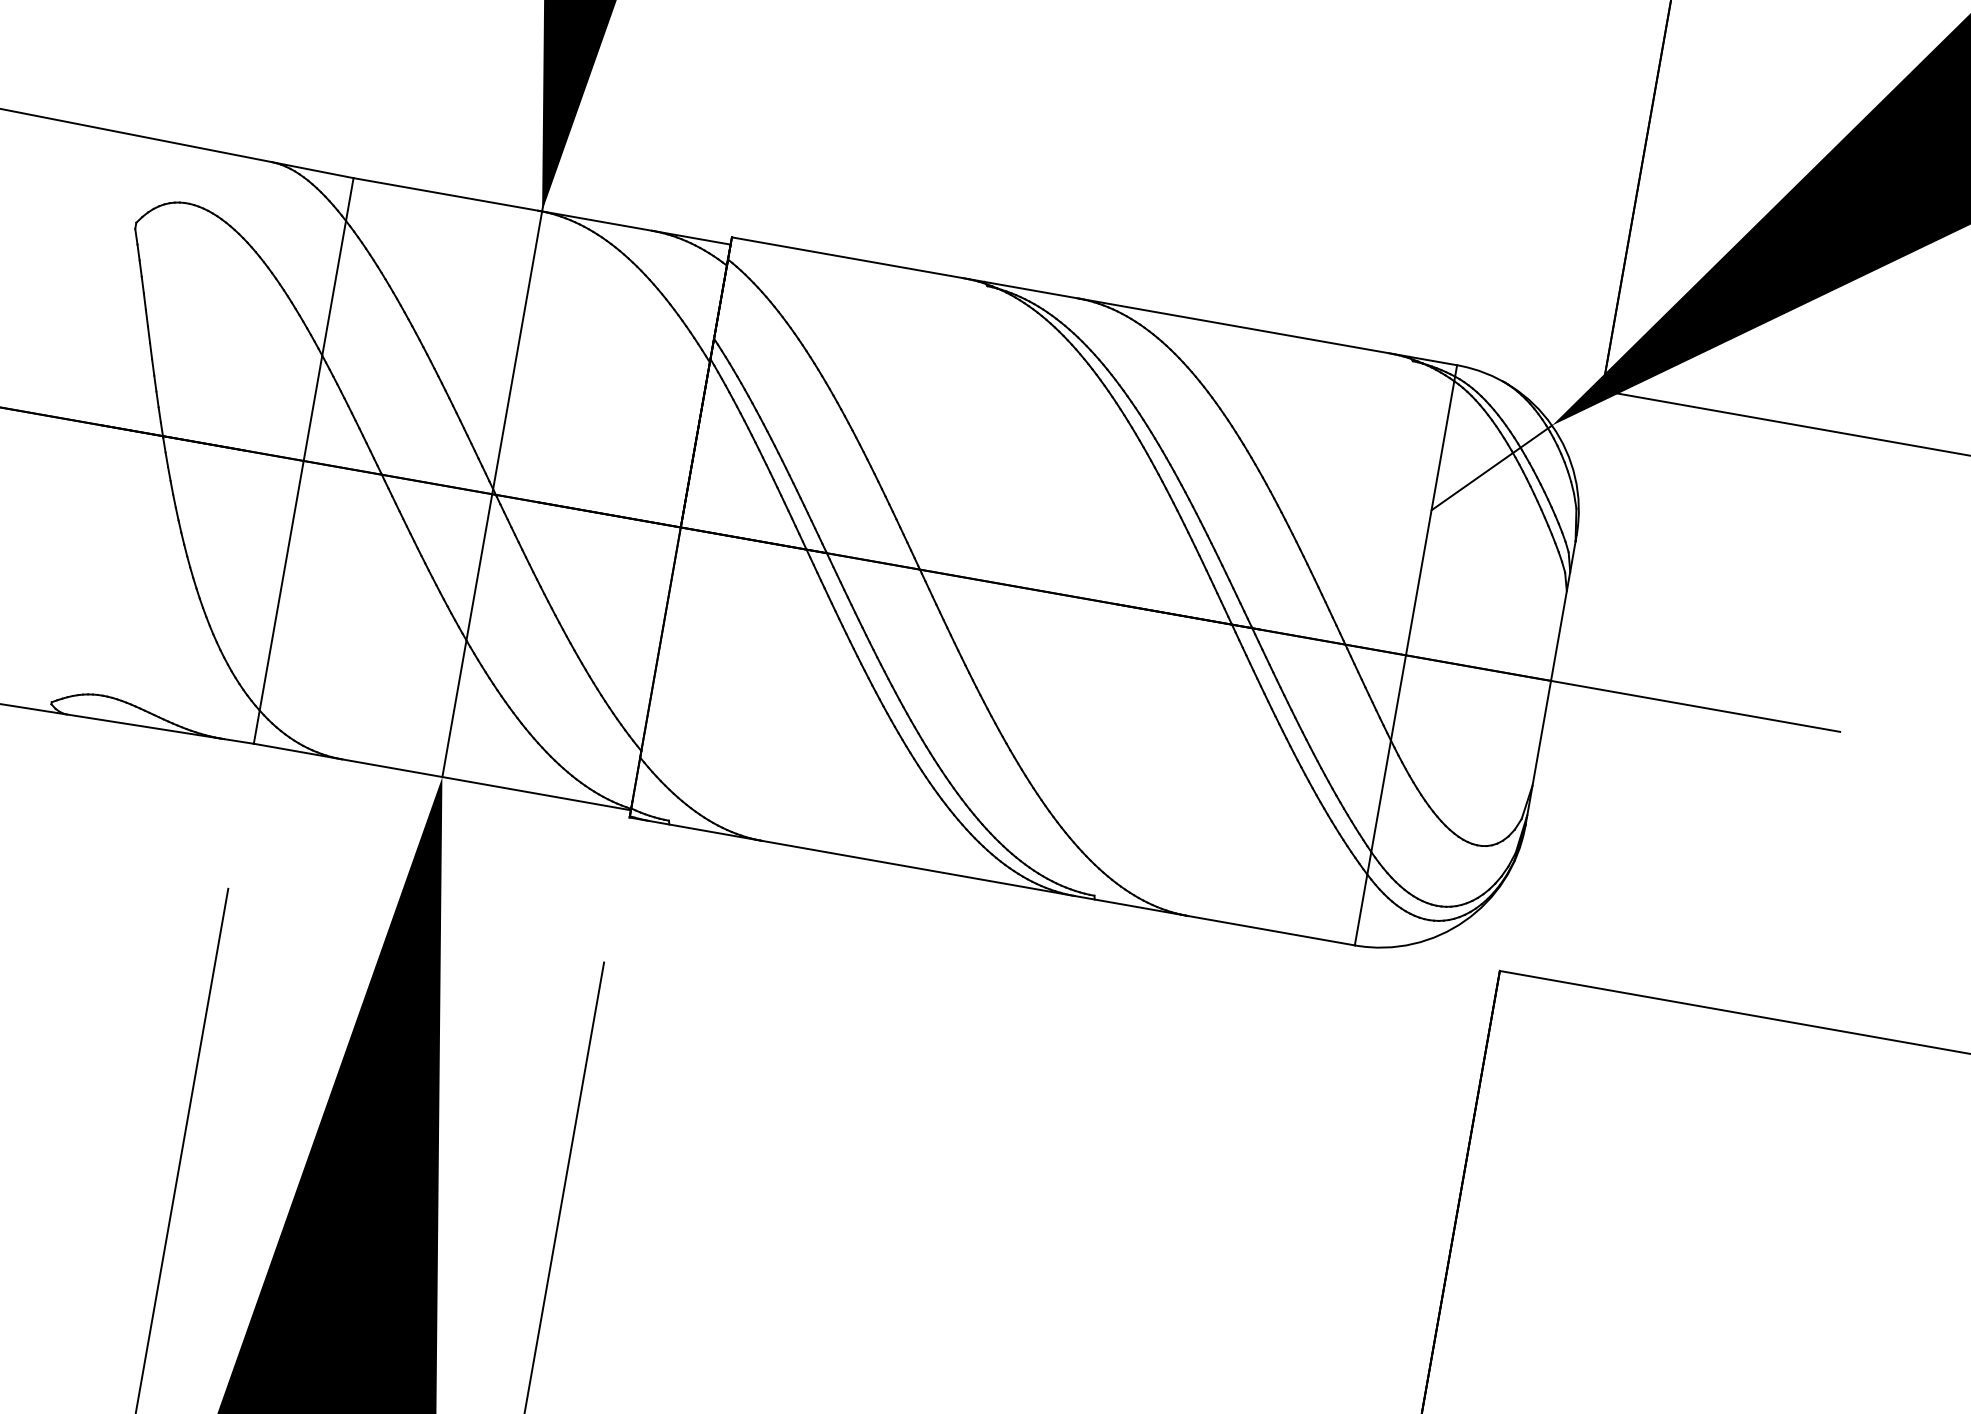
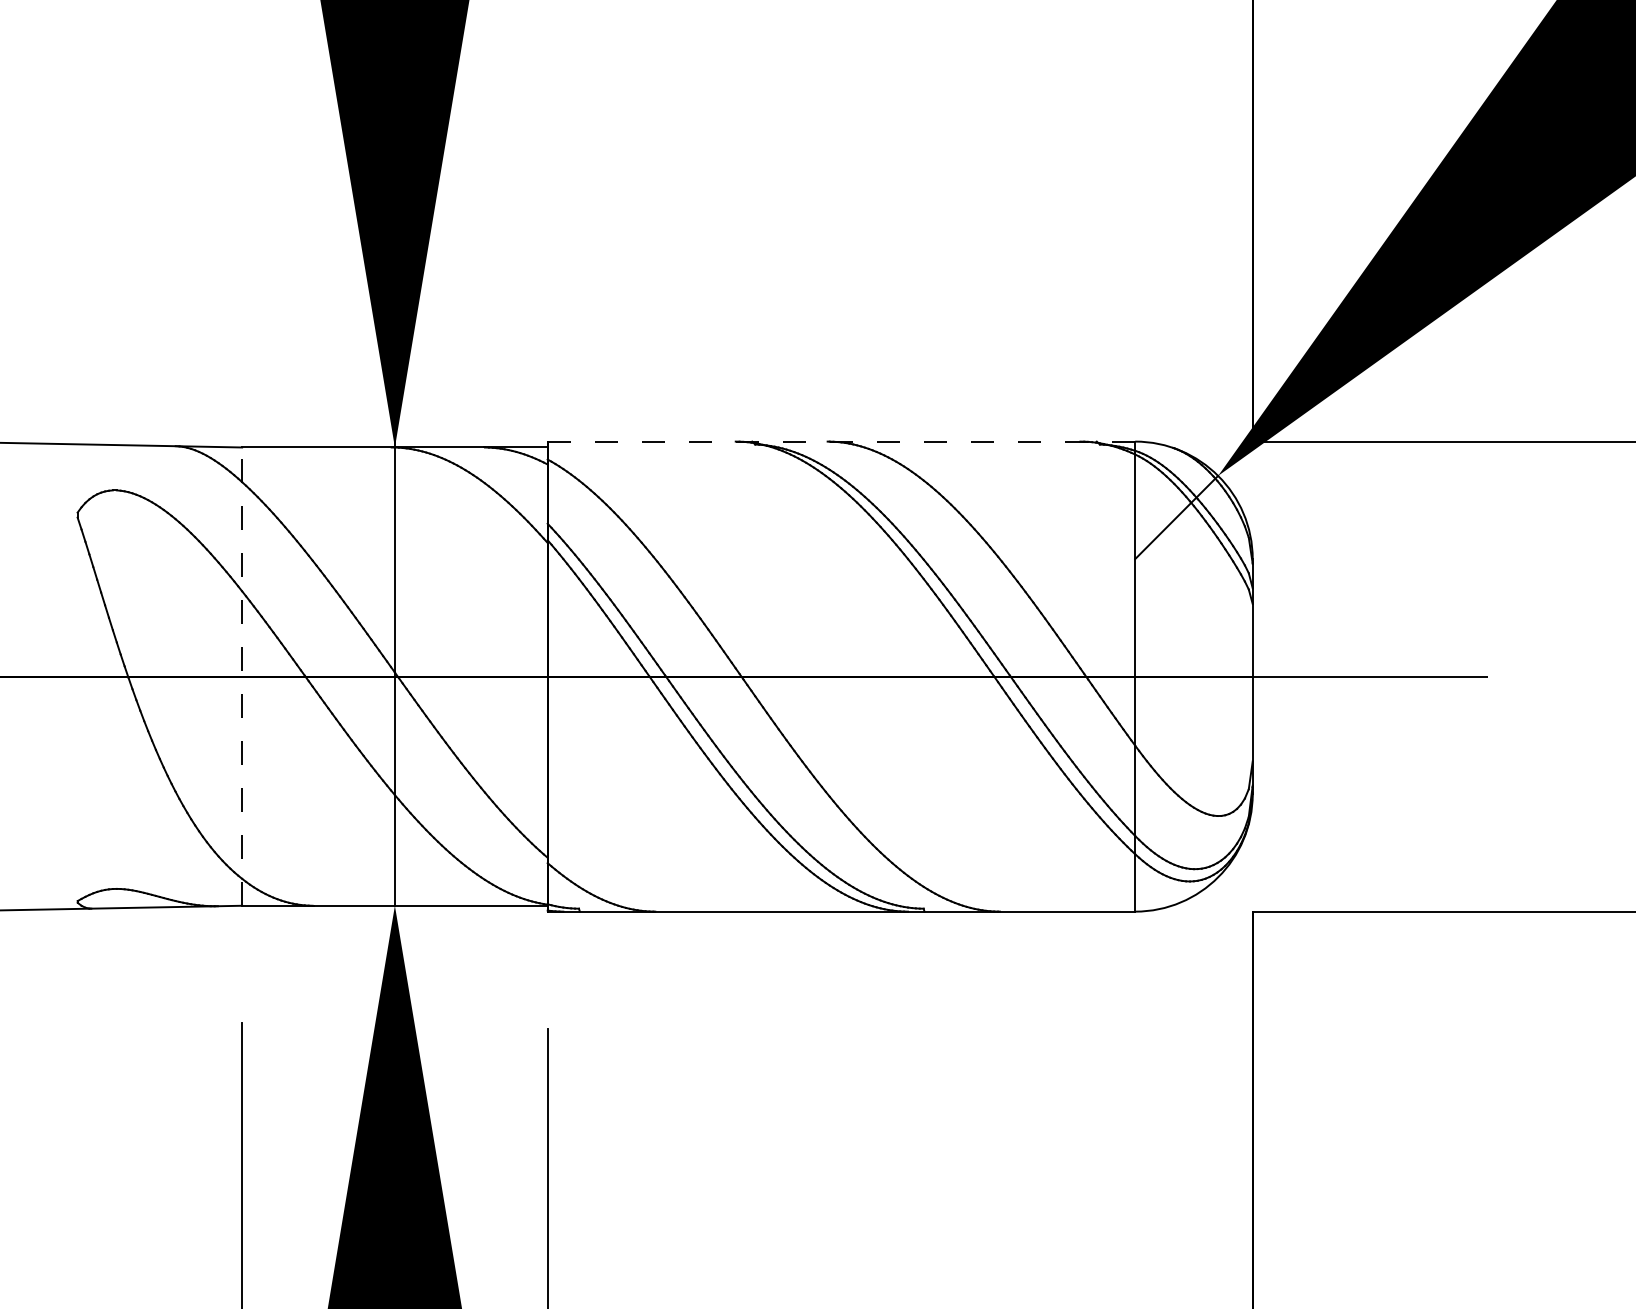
line: (1094, 301) -> (841, 441), solid -> dashed
line: (304, 460) -> (242, 676), solid -> dashed

